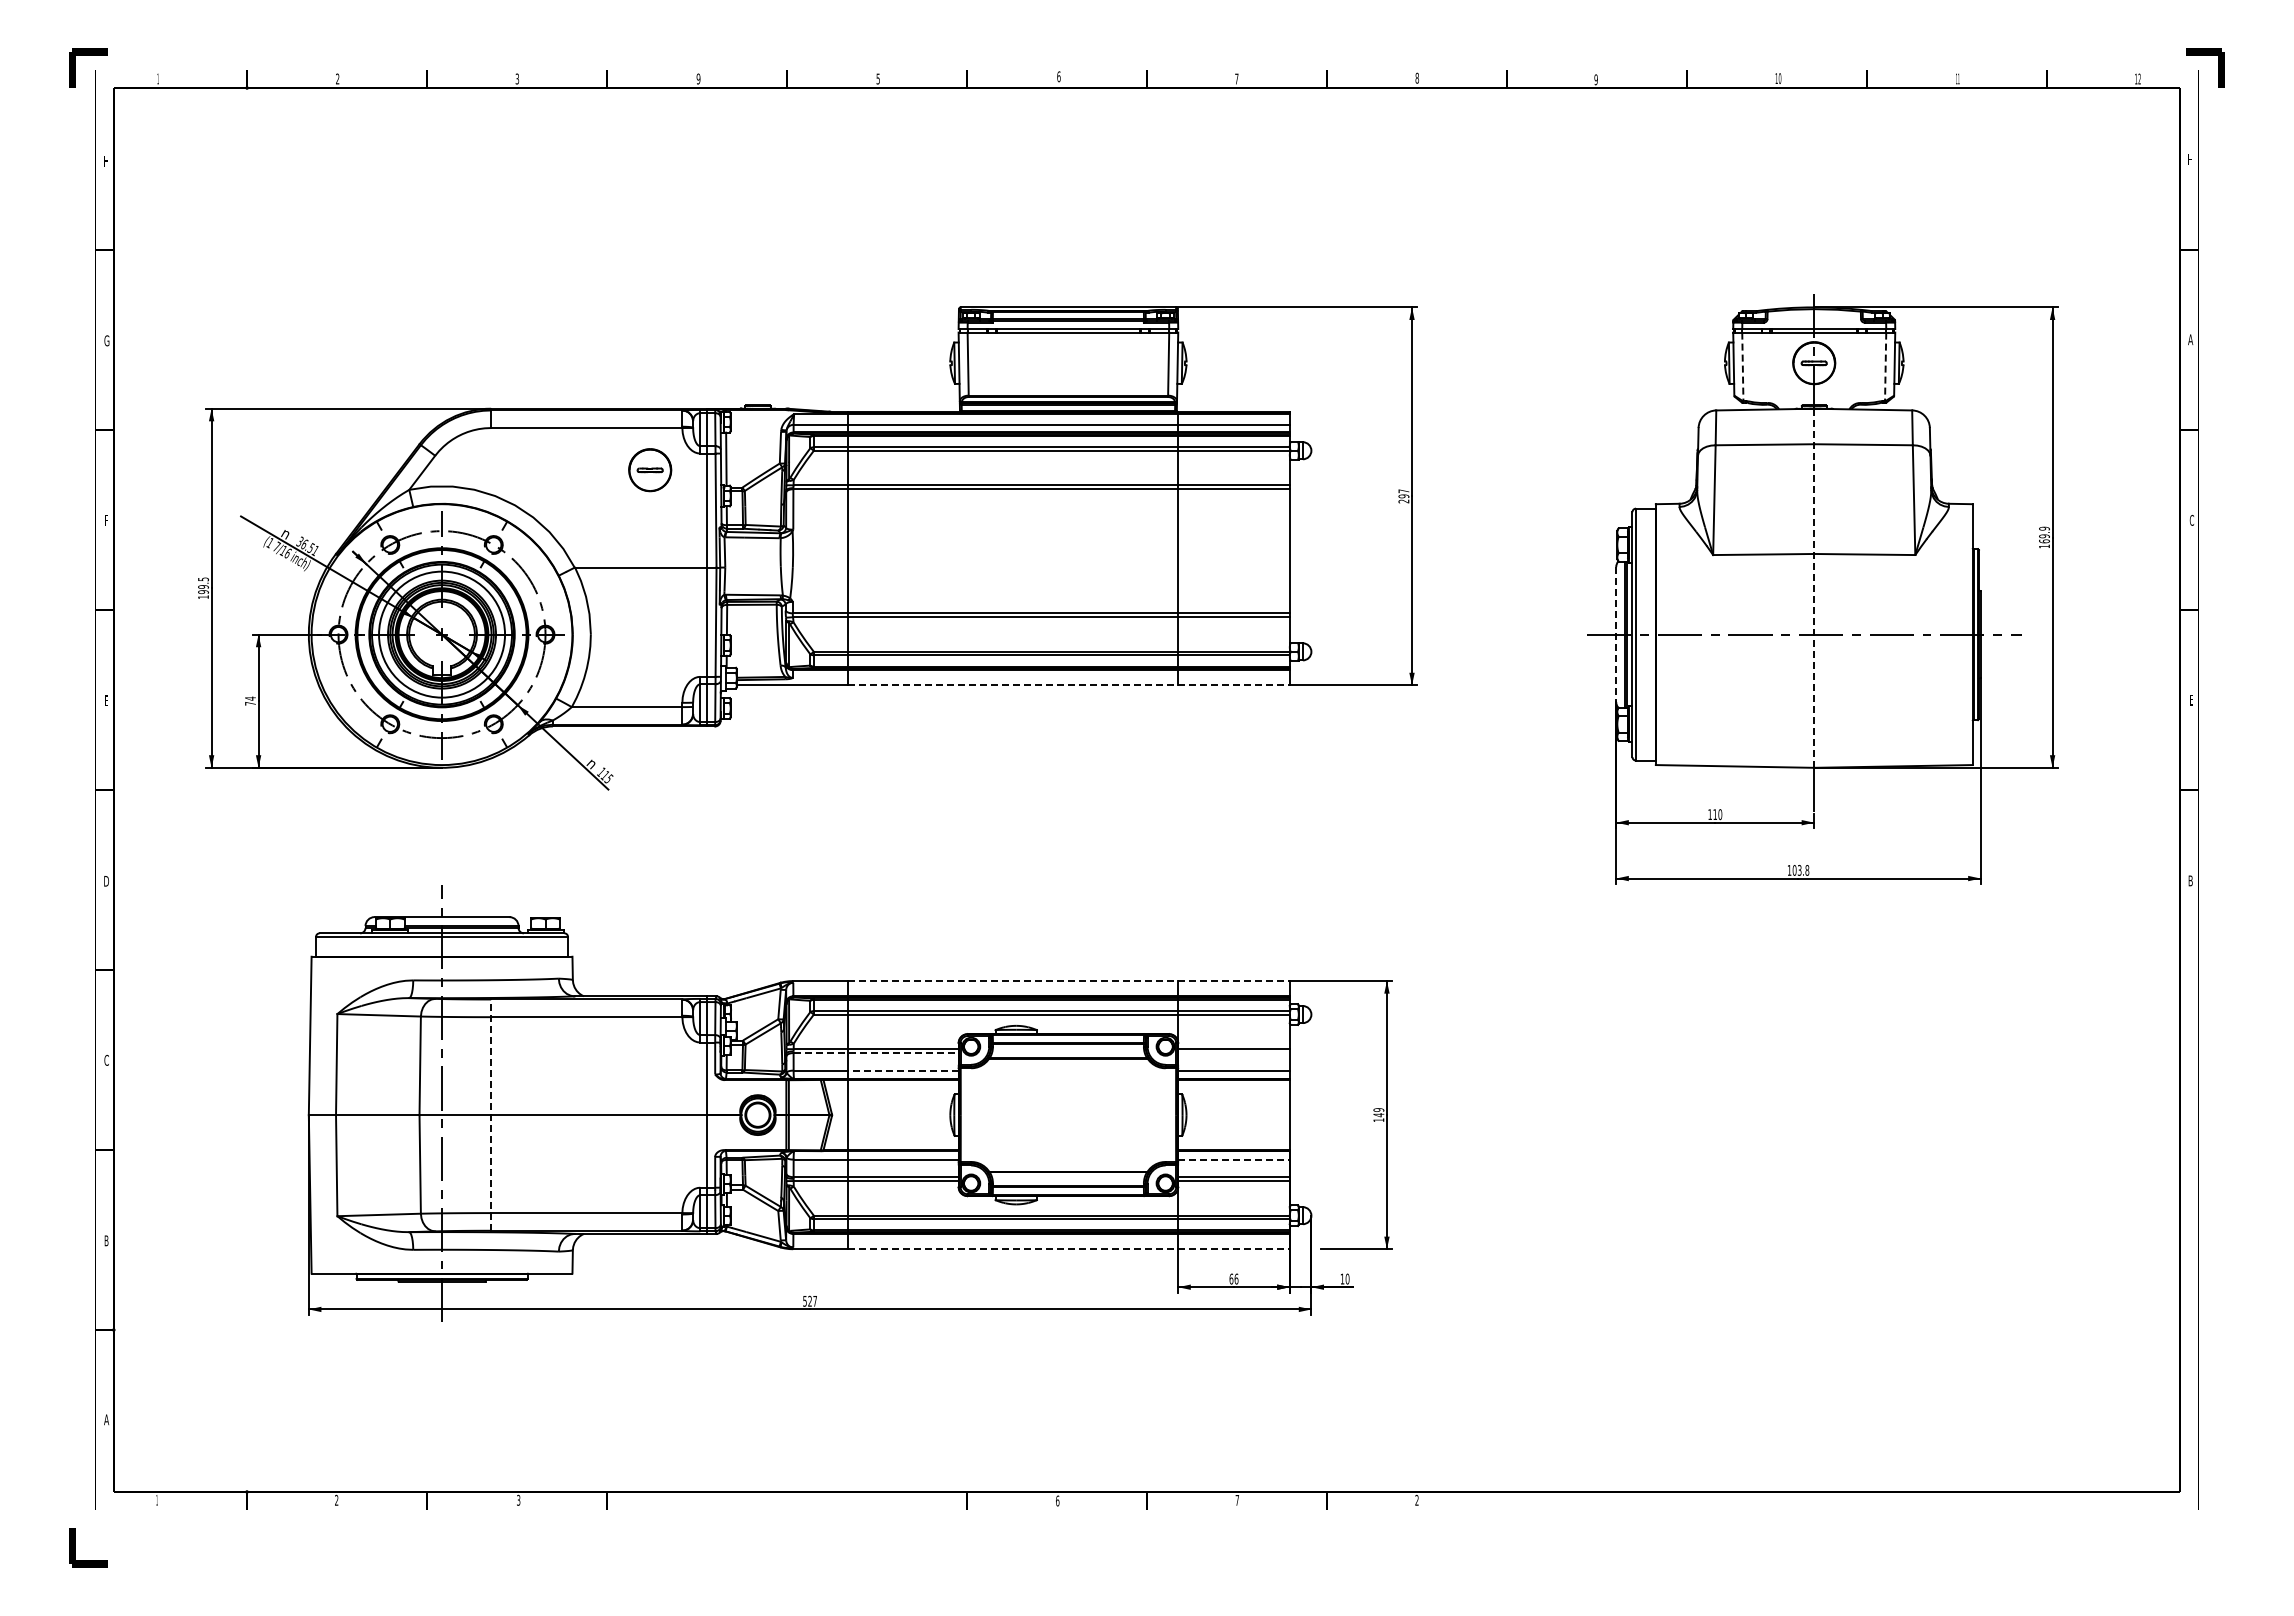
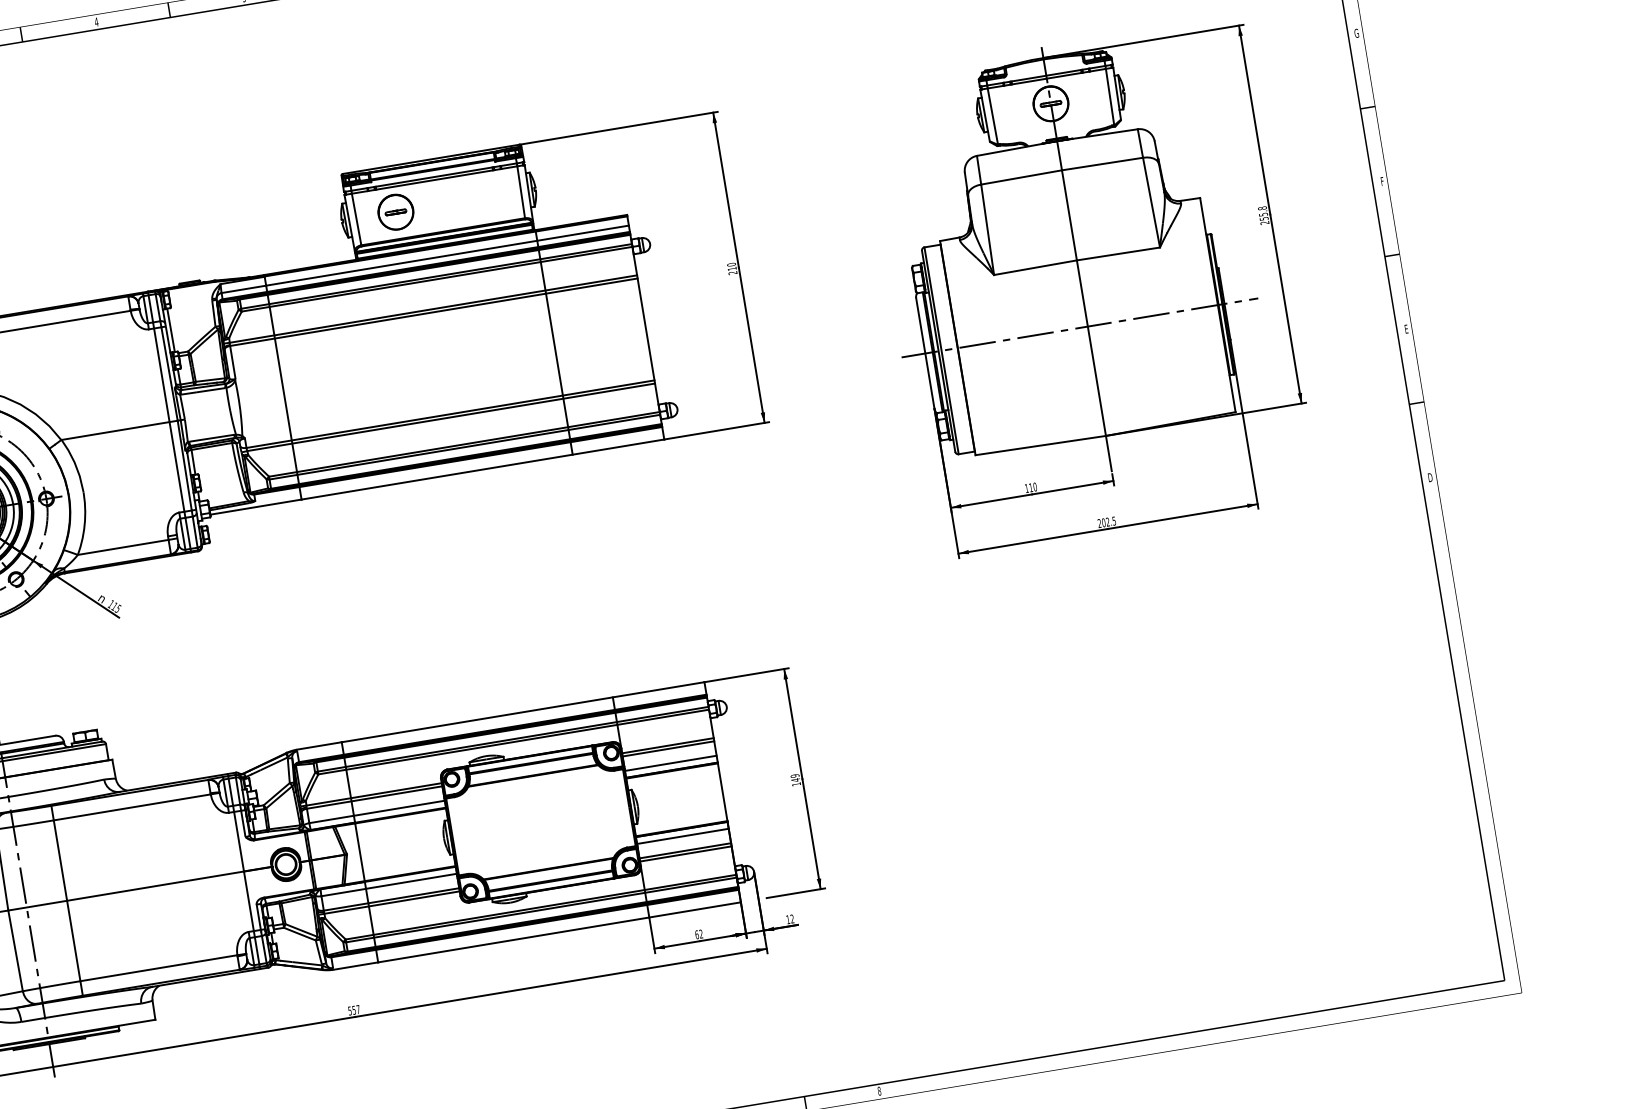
text: (698, 78) -> (96, 21), 9 -> 4
text: (2190, 339) -> (1356, 33), A -> G
line: (1742, 367) -> (992, 117), dashed -> solid
line: (1885, 367) -> (1110, 97), dashed -> solid
part: (650, 470) -> (396, 212), moved
text: (1403, 493) -> (731, 266), 297 -> 210
text: (2191, 519) -> (1381, 180), C -> F
text: (2044, 537) -> (1263, 215), 169.9 -> 255.8
line: (1814, 588) -> (1081, 288), dashed -> solid
line: (1616, 635) -> (925, 354), dashed -> solid
line: (1068, 685) -> (482, 469), dashed -> solid
text: (1798, 870) -> (1106, 522), 103.8 -> 202.5
text: (2190, 880) -> (1430, 477), B -> D
line: (1068, 981) -> (522, 712), dashed -> solid
line: (876, 1053) -> (375, 797), dashed -> solid
line: (1233, 1053) -> (668, 749), added
line: (902, 1070) -> (398, 808), dashed -> solid
line: (491, 1115) -> (67, 901), dashed -> solid
line: (1234, 1159) -> (683, 836), dashed -> solid
line: (1068, 1249) -> (559, 932), dashed -> solid
text: (1236, 1278) -> (701, 933), 66 -> 62
text: (1347, 1278) -> (792, 918), 10 -> 12
text: (809, 1300) -> (353, 1009), 527 -> 557
text: (1416, 1500) -> (879, 1091), 2 -> 8

